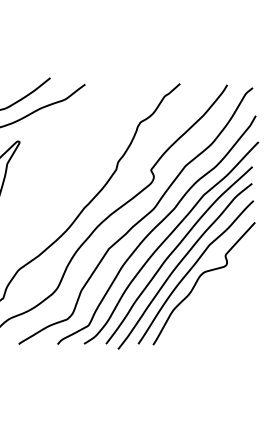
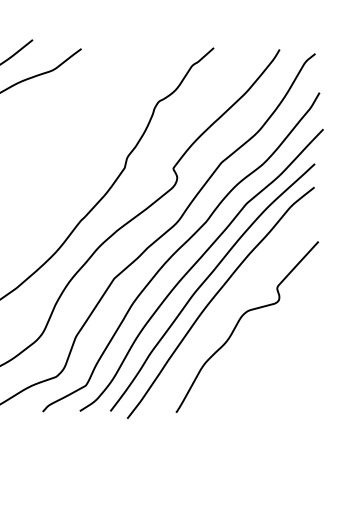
curve: (192, 268) -> (231, 305), removed

